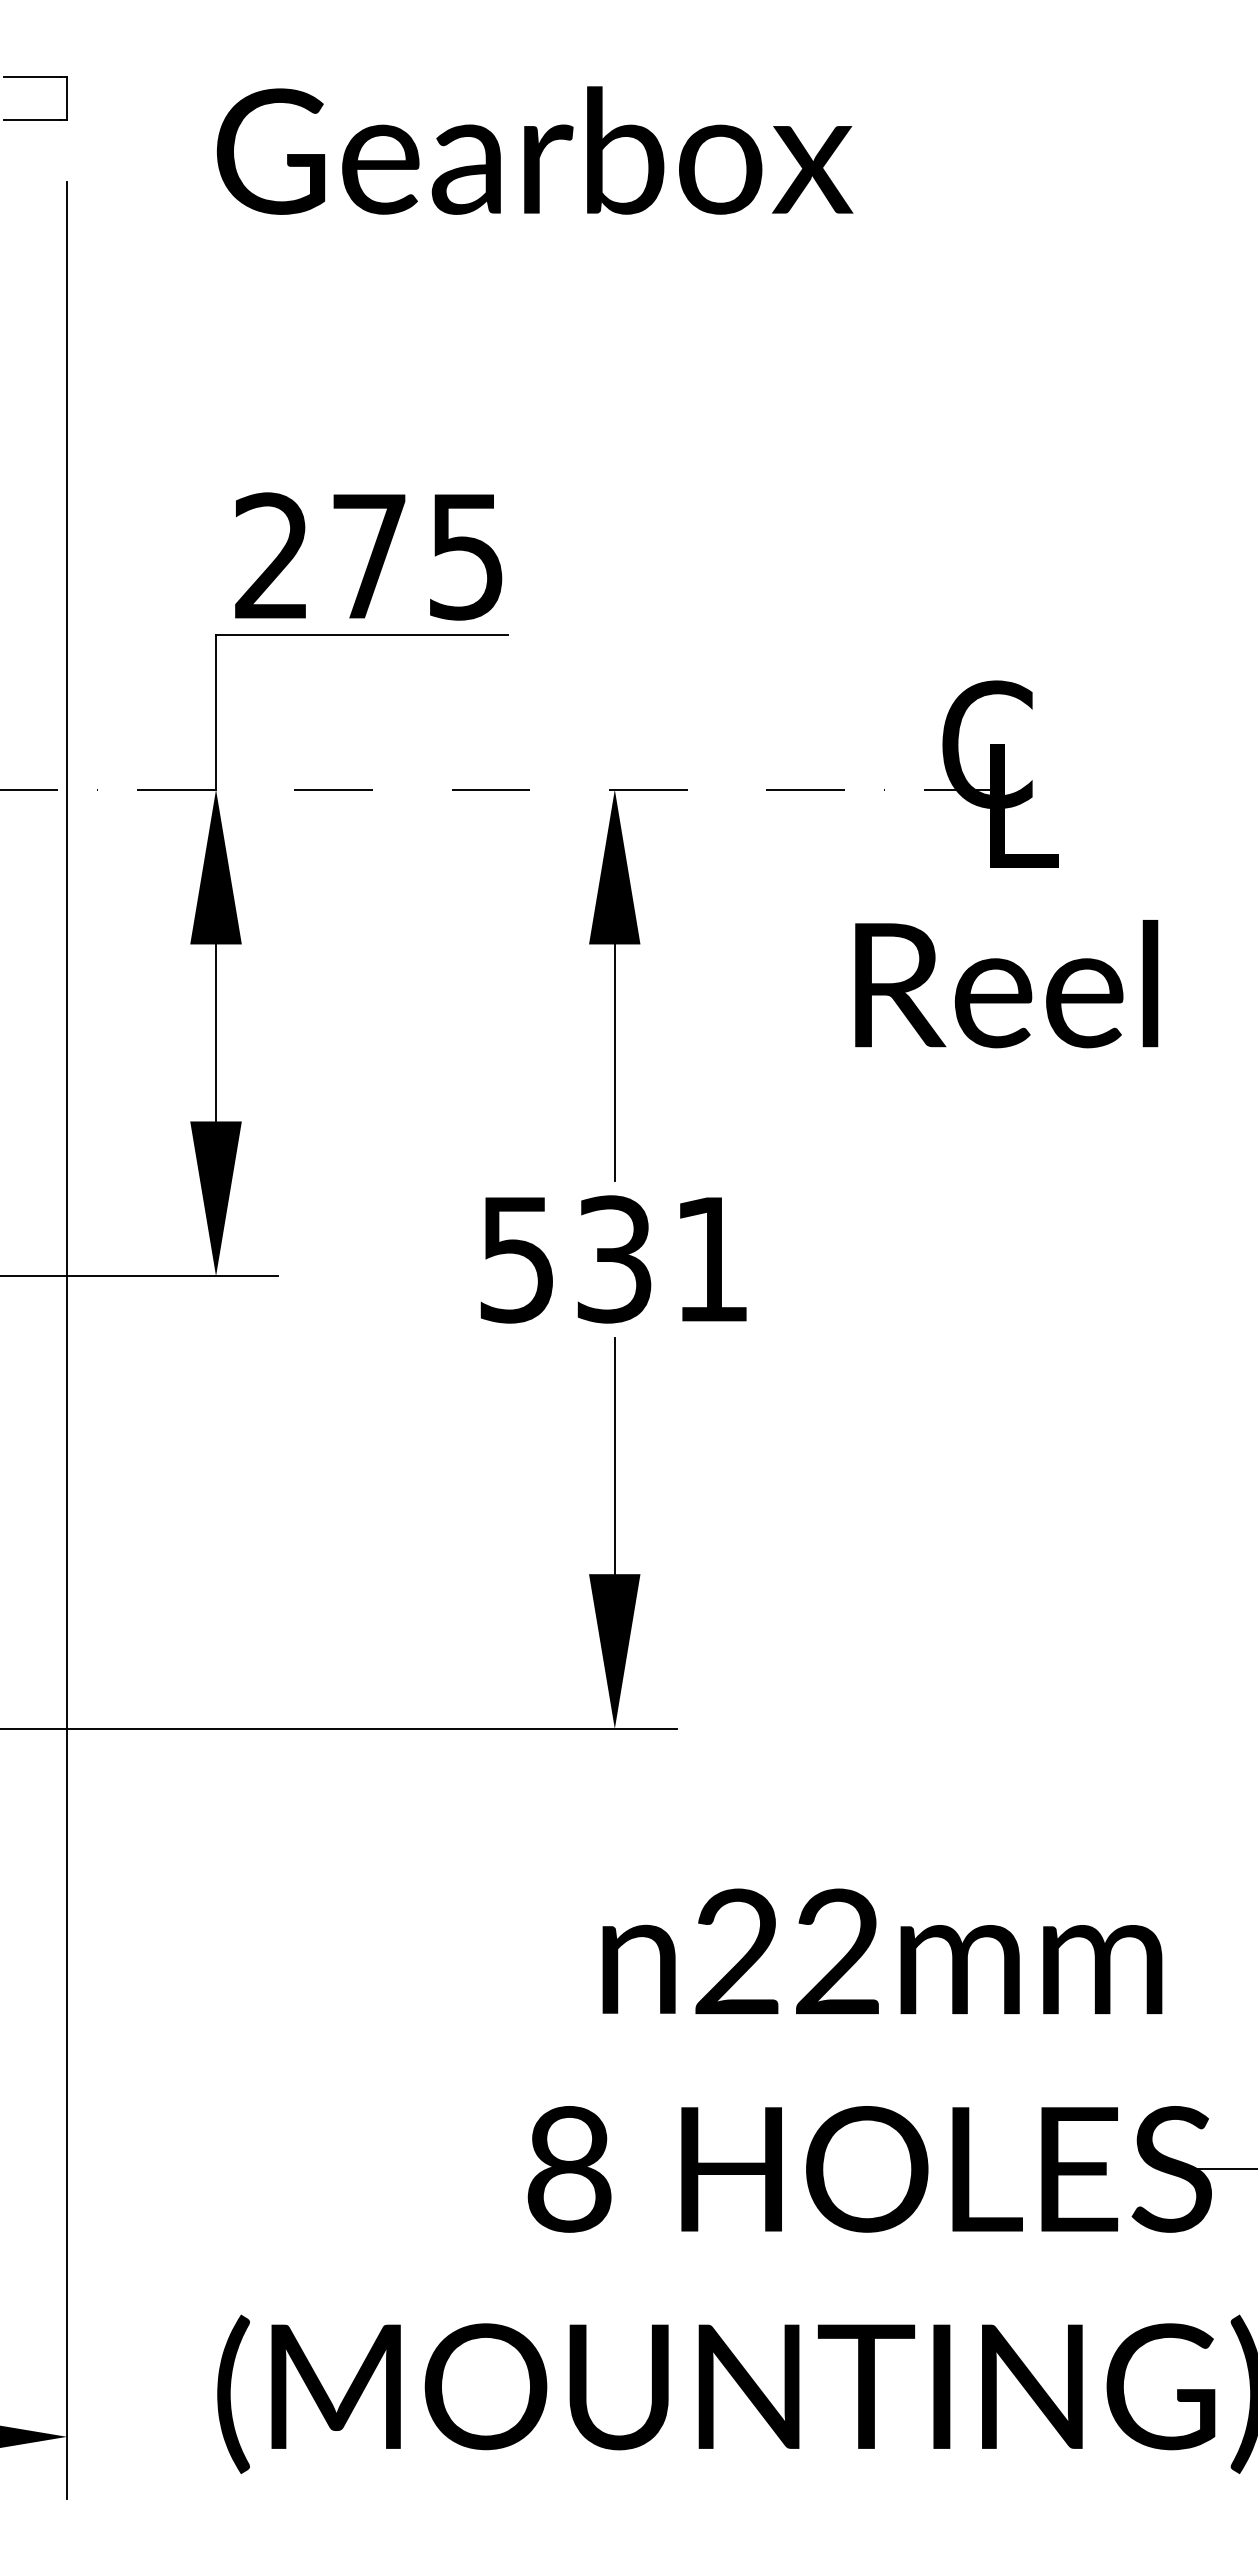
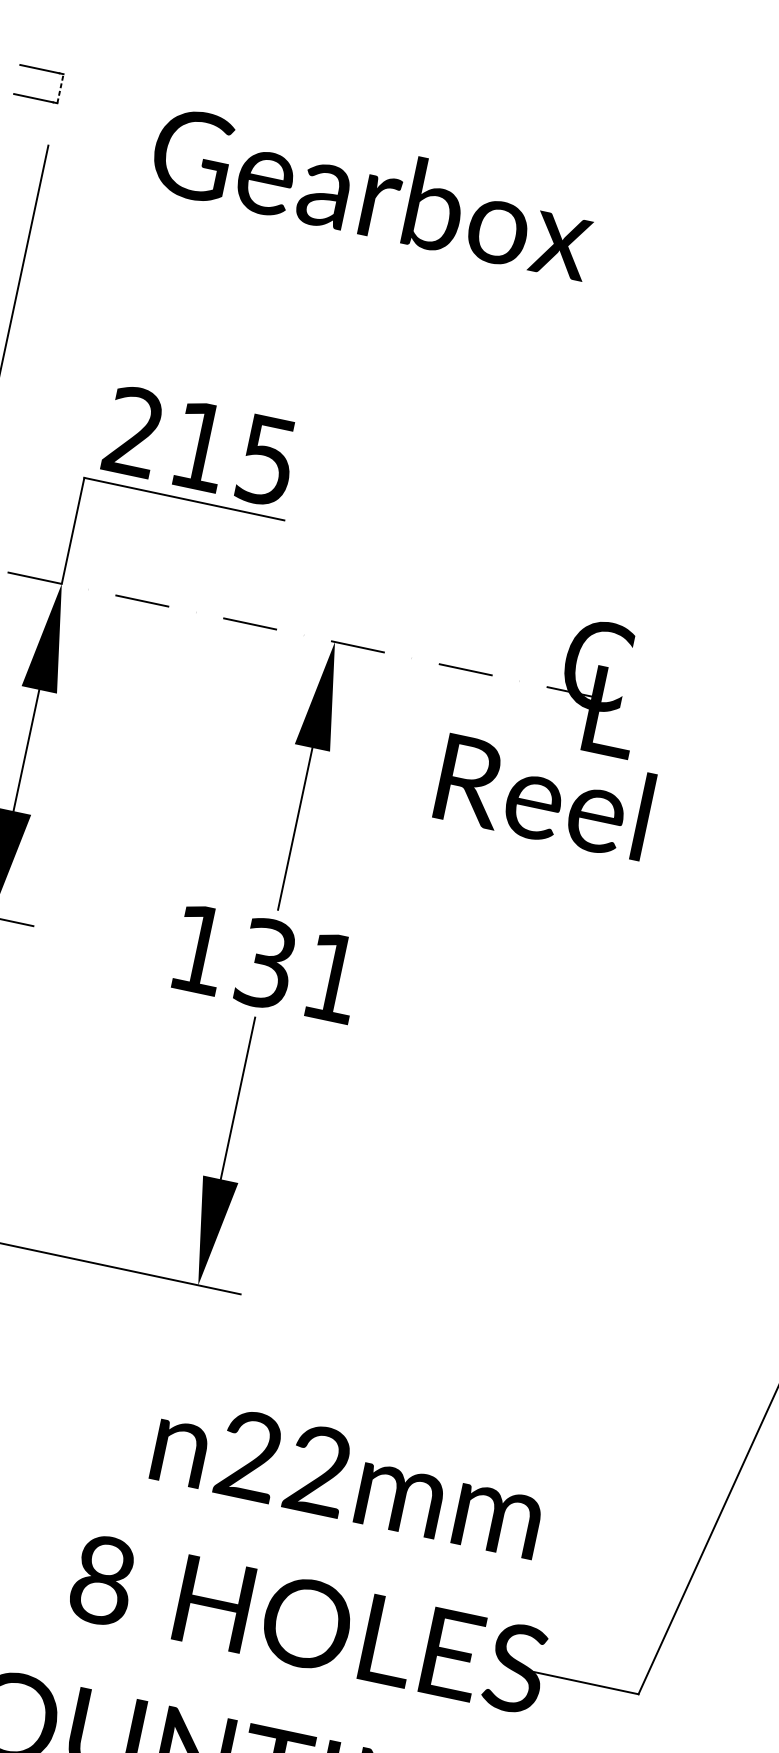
line: (67, 98) -> (60, 88), solid -> dashed
text: (369, 556) -> (200, 446), 275 -> 215
text: (1006, 984) -> (544, 796), moved
text: (516, 1260) -> (199, 950), 531 -> 131

